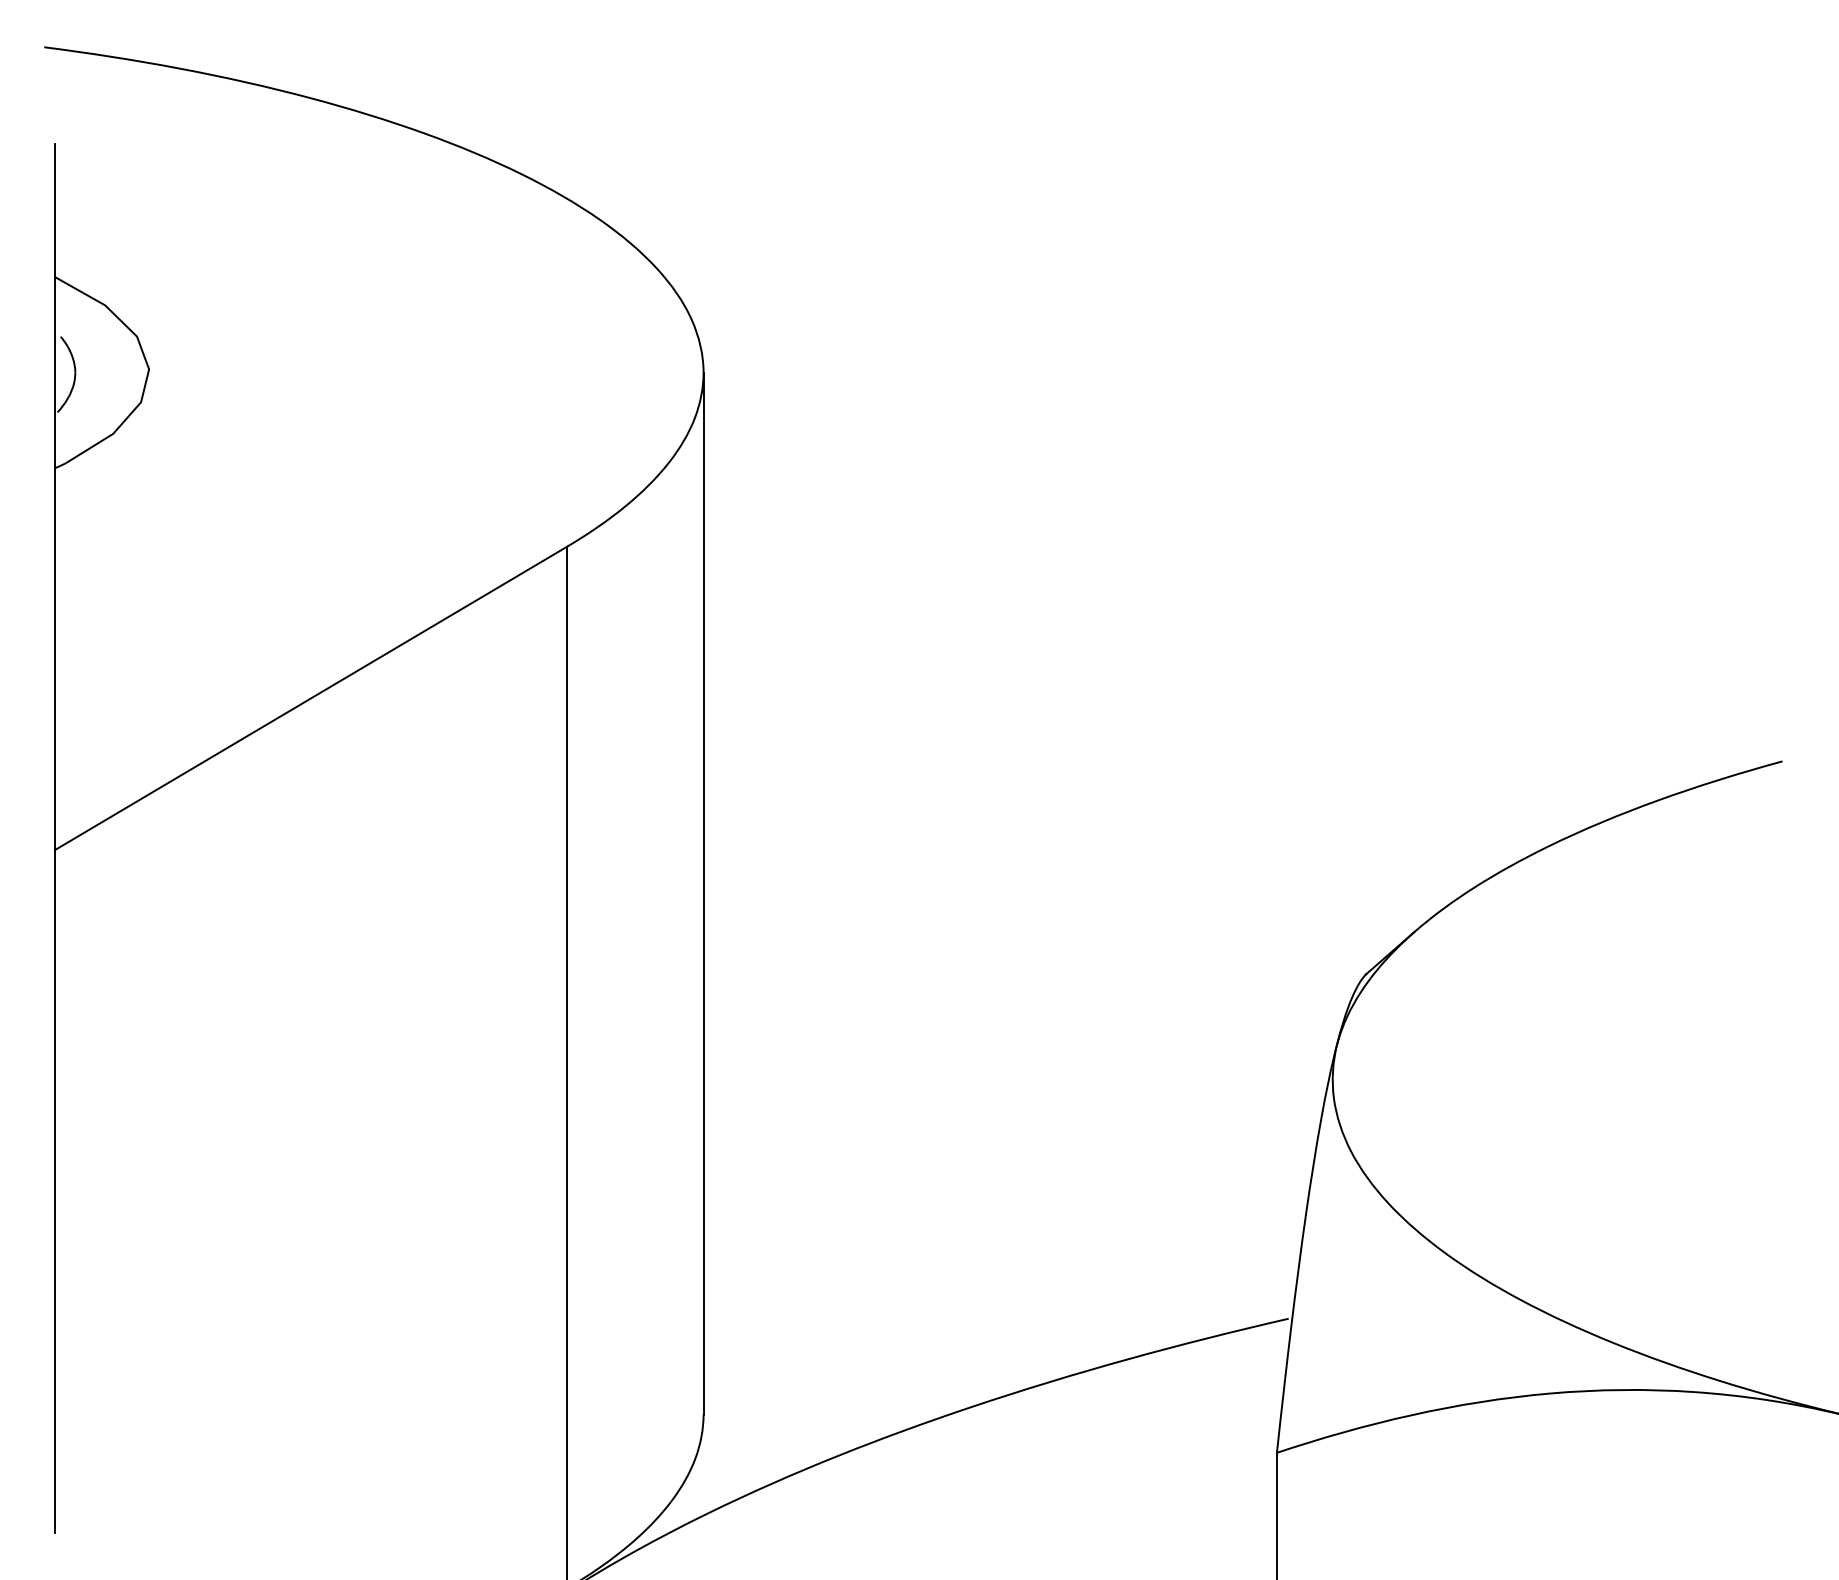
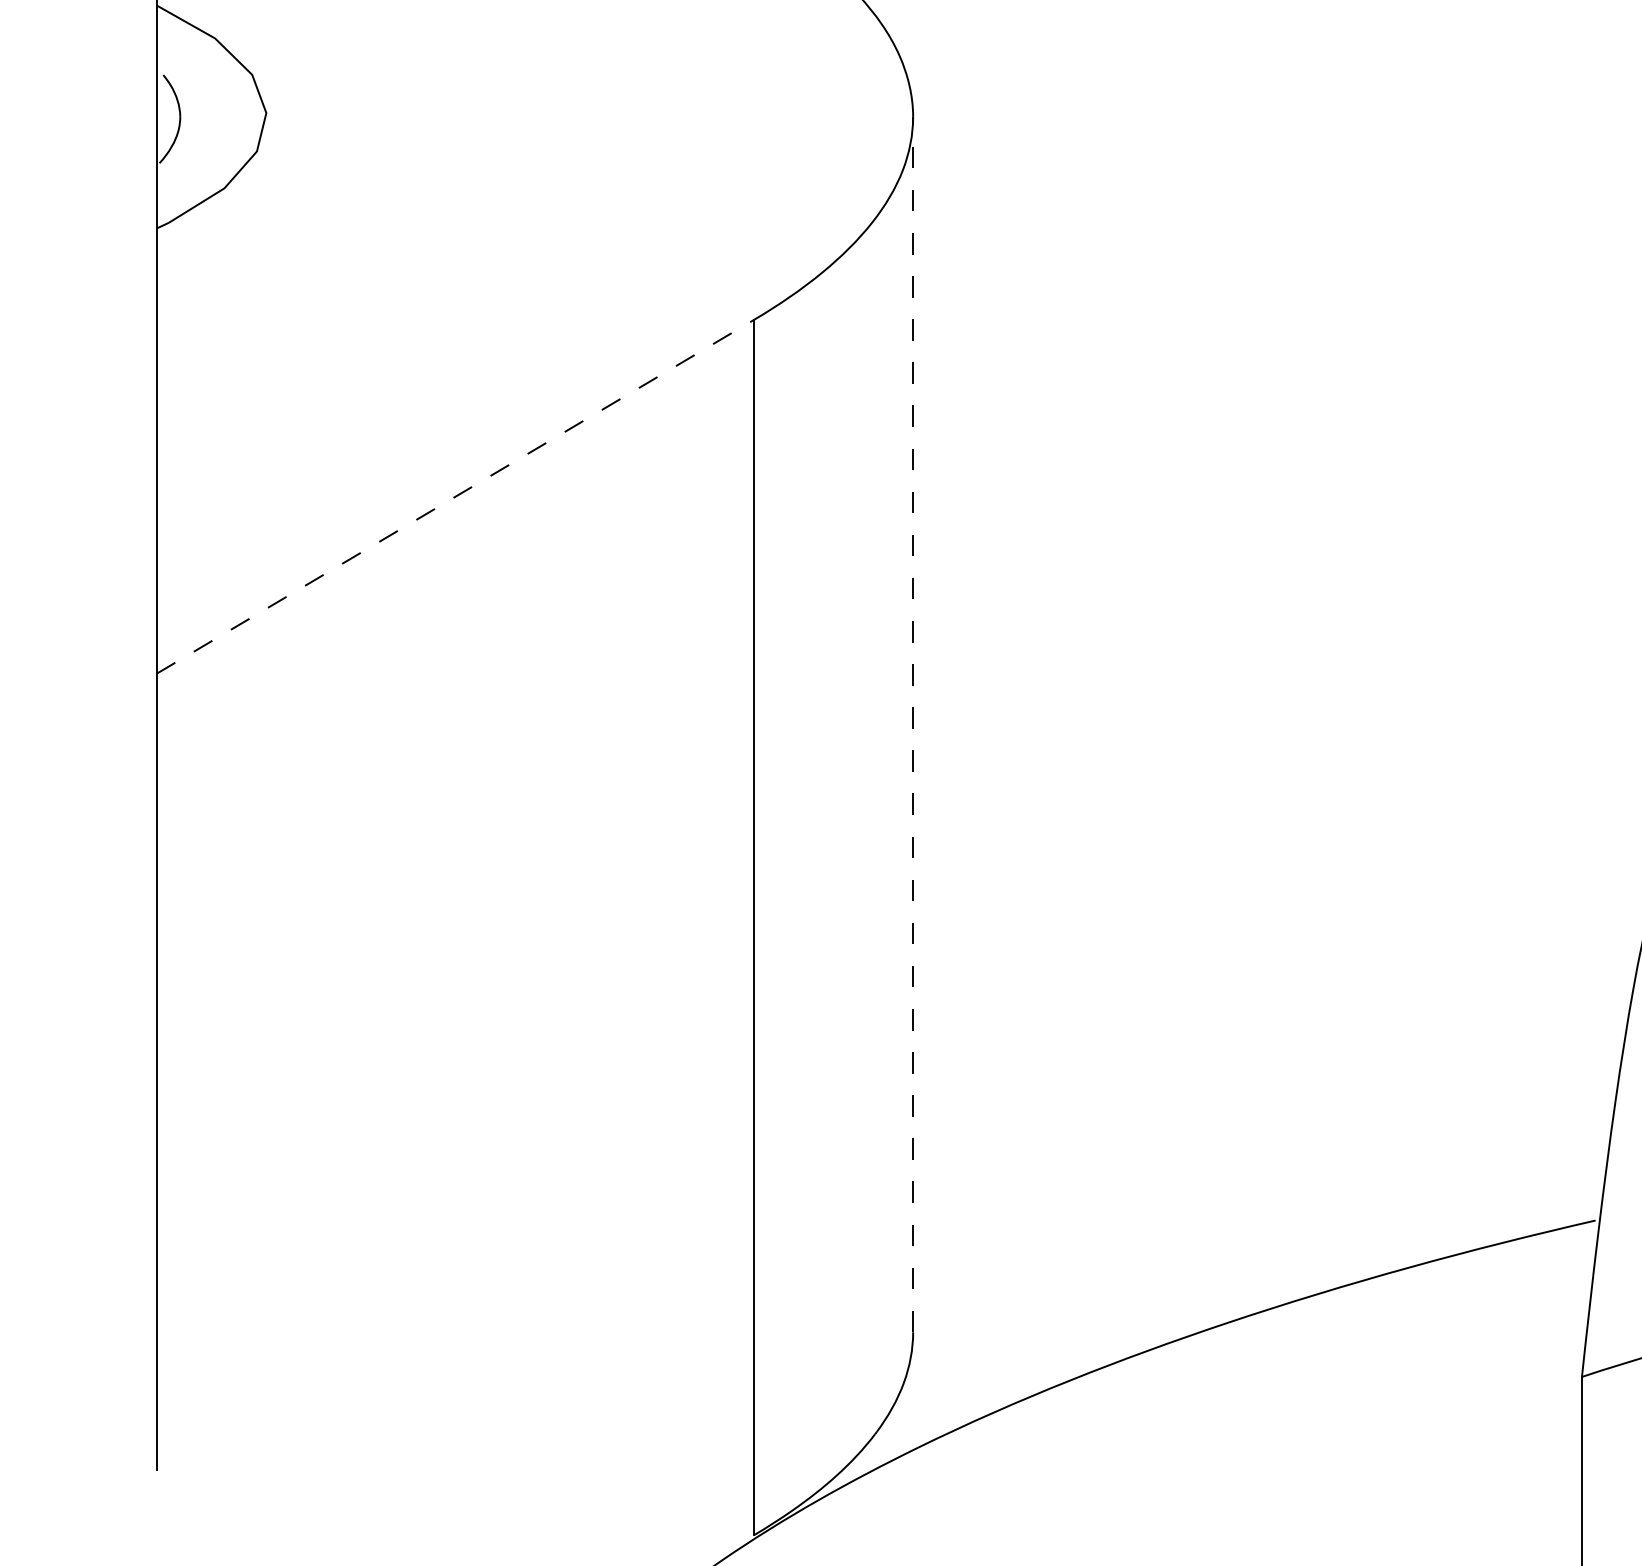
line: (311, 698) -> (455, 497), solid -> dashed
line: (703, 893) -> (913, 724), solid -> dashed

